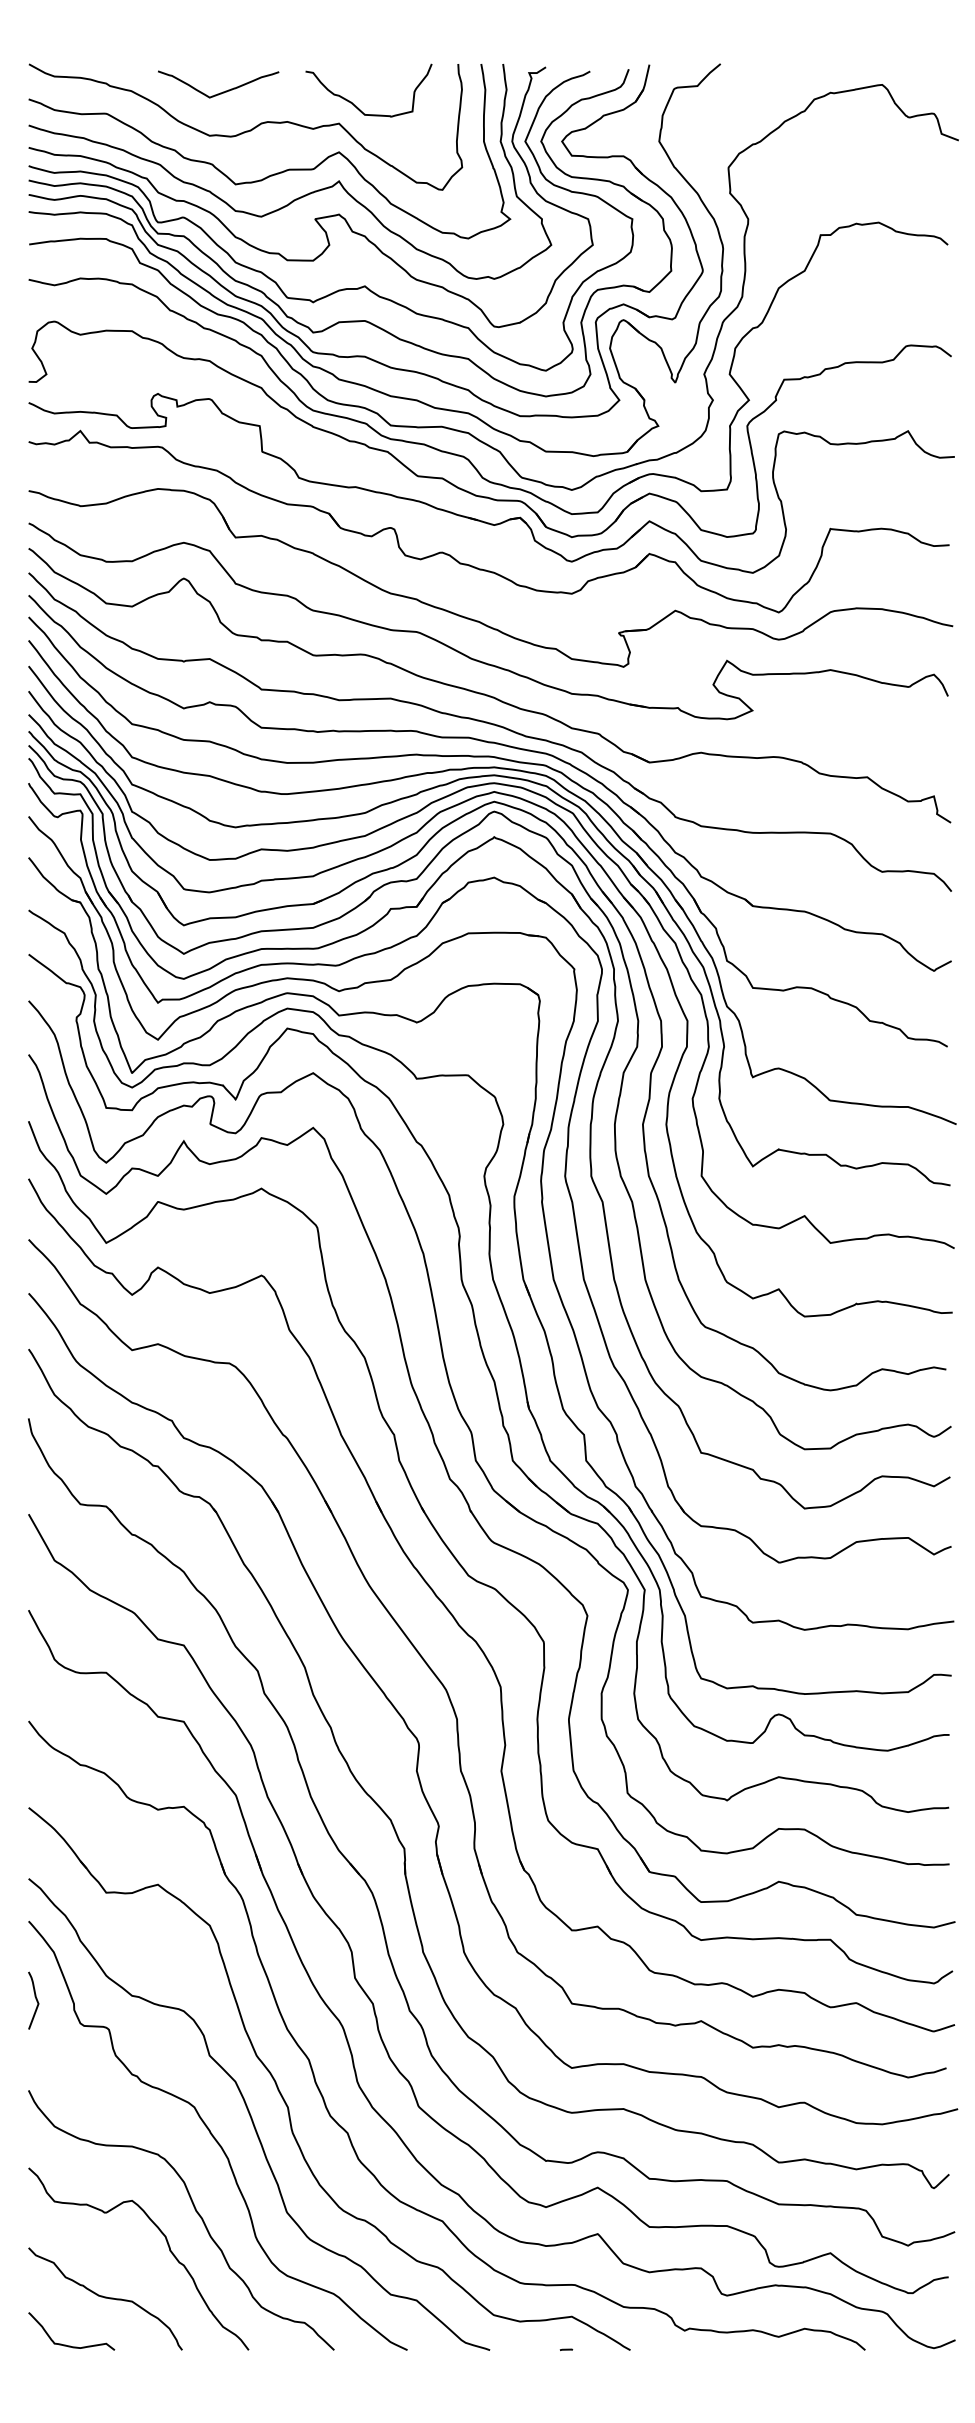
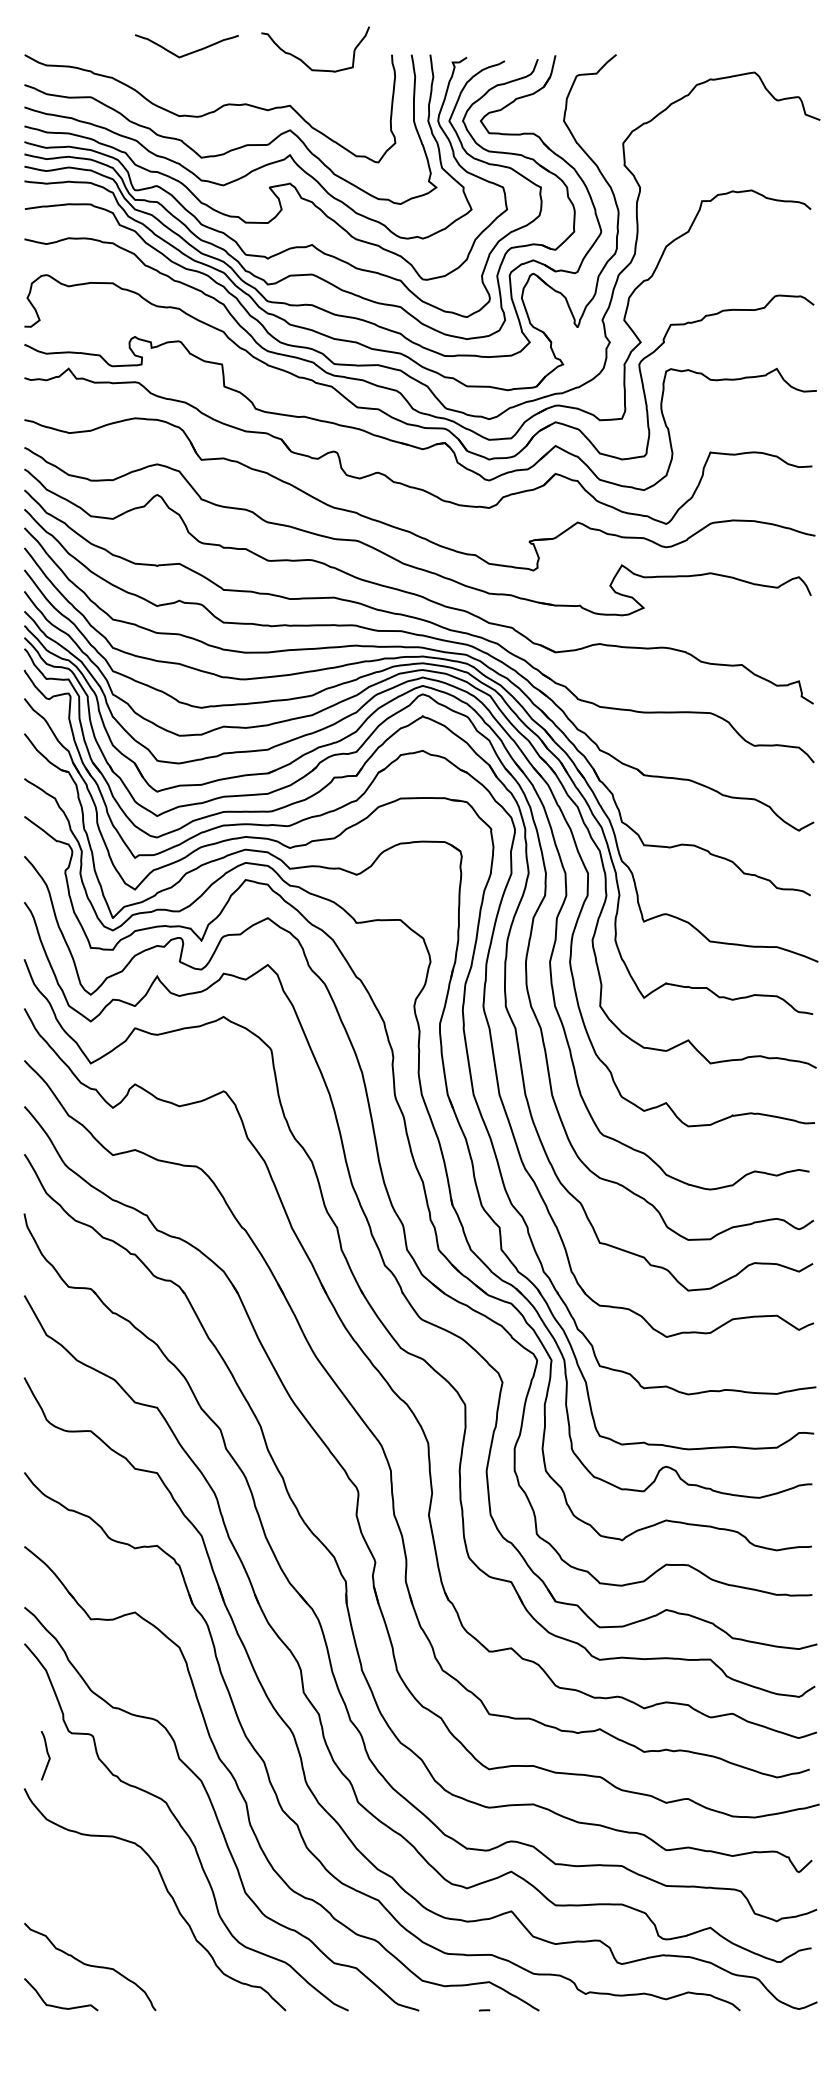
curve: (221, 91) -> (189, 52), moved
curve: (358, 106) -> (306, 63), moved
curve: (35, 2000) -> (47, 1755), moved
curve: (167, 2247) -> (143, 1922), removed

